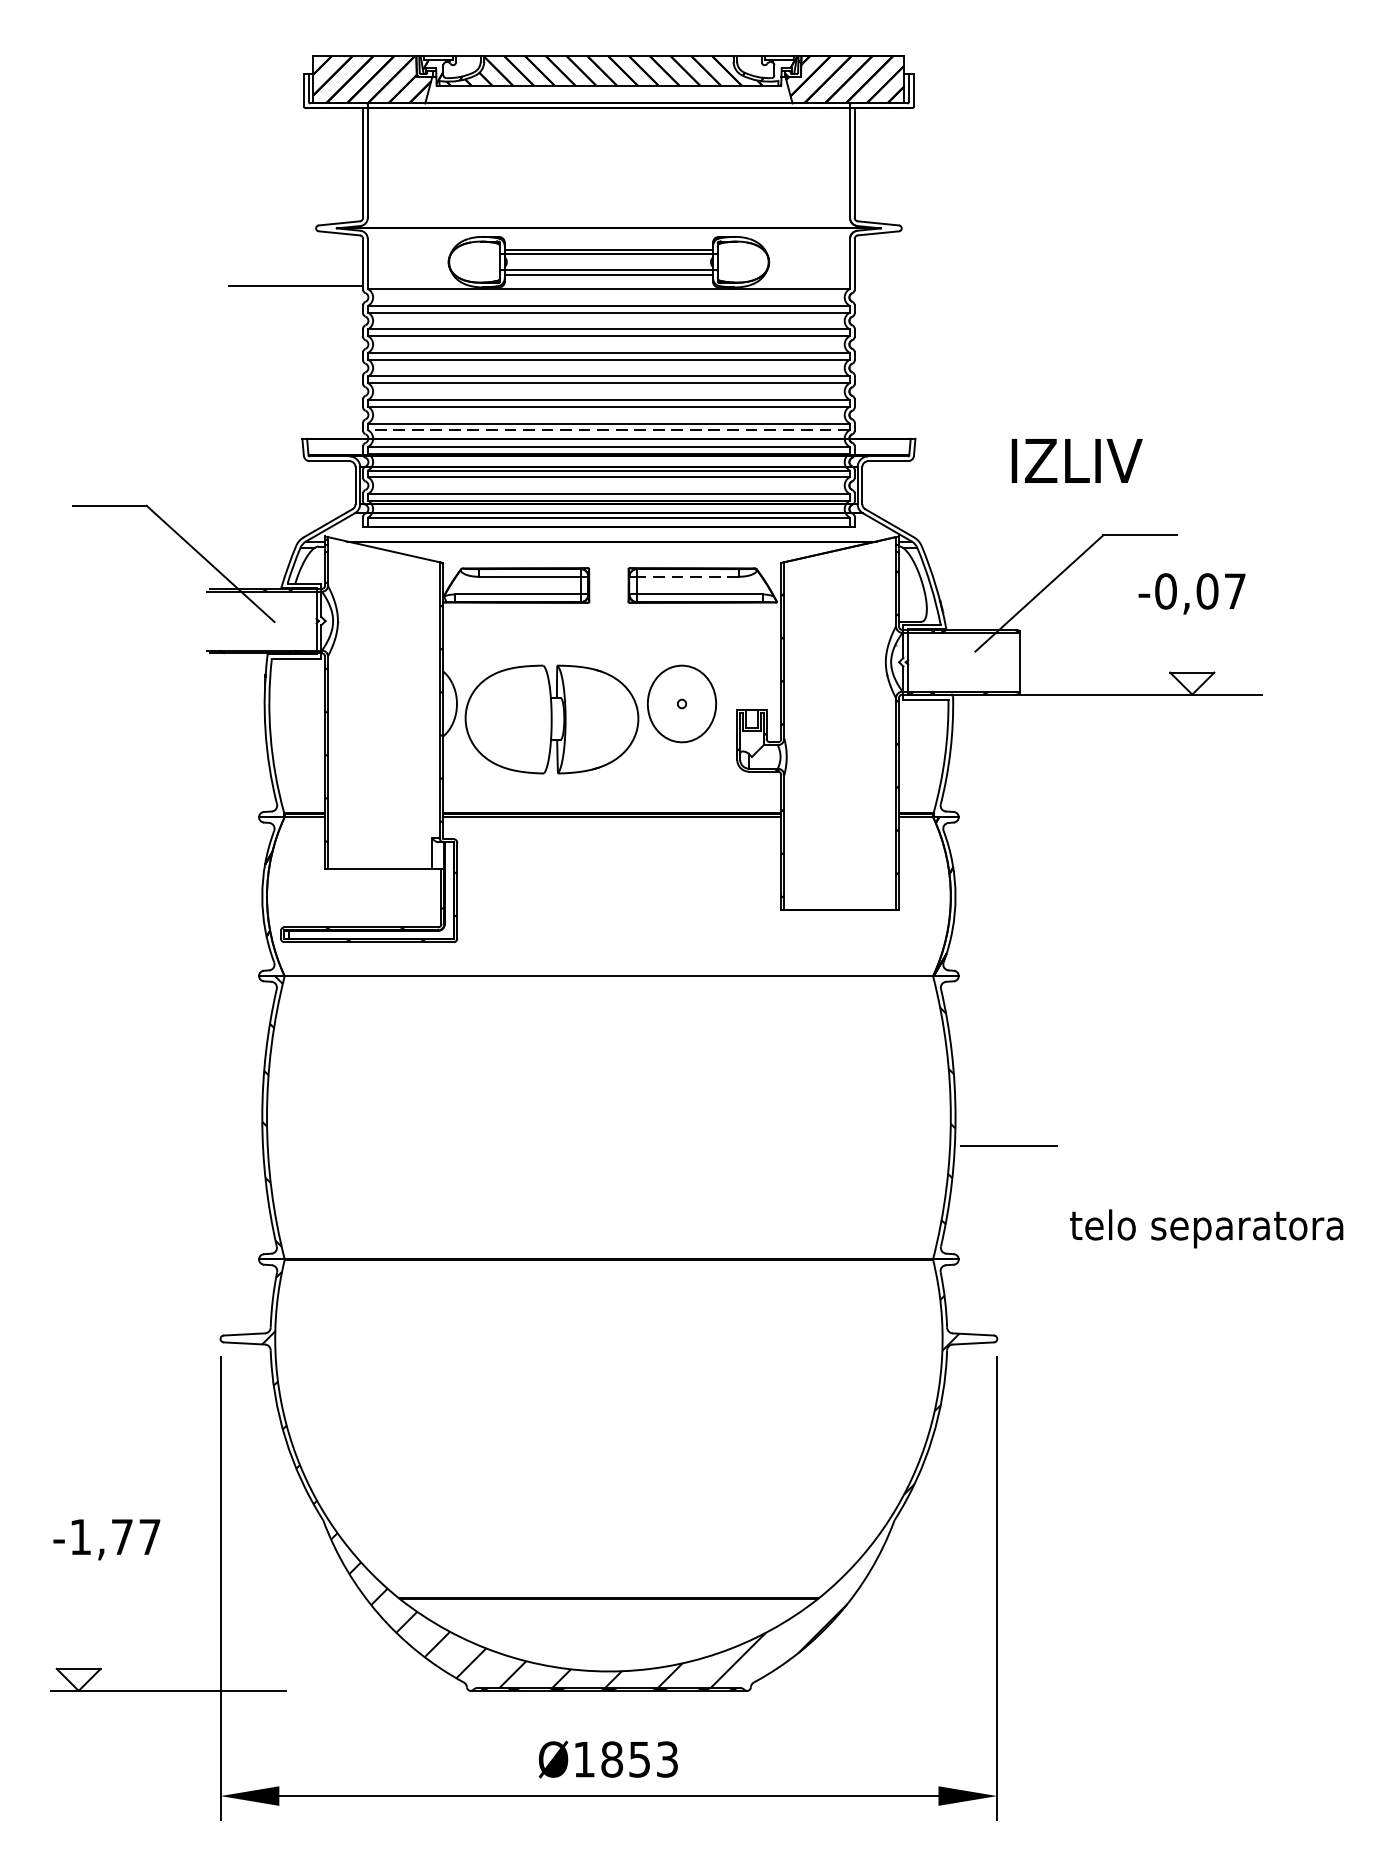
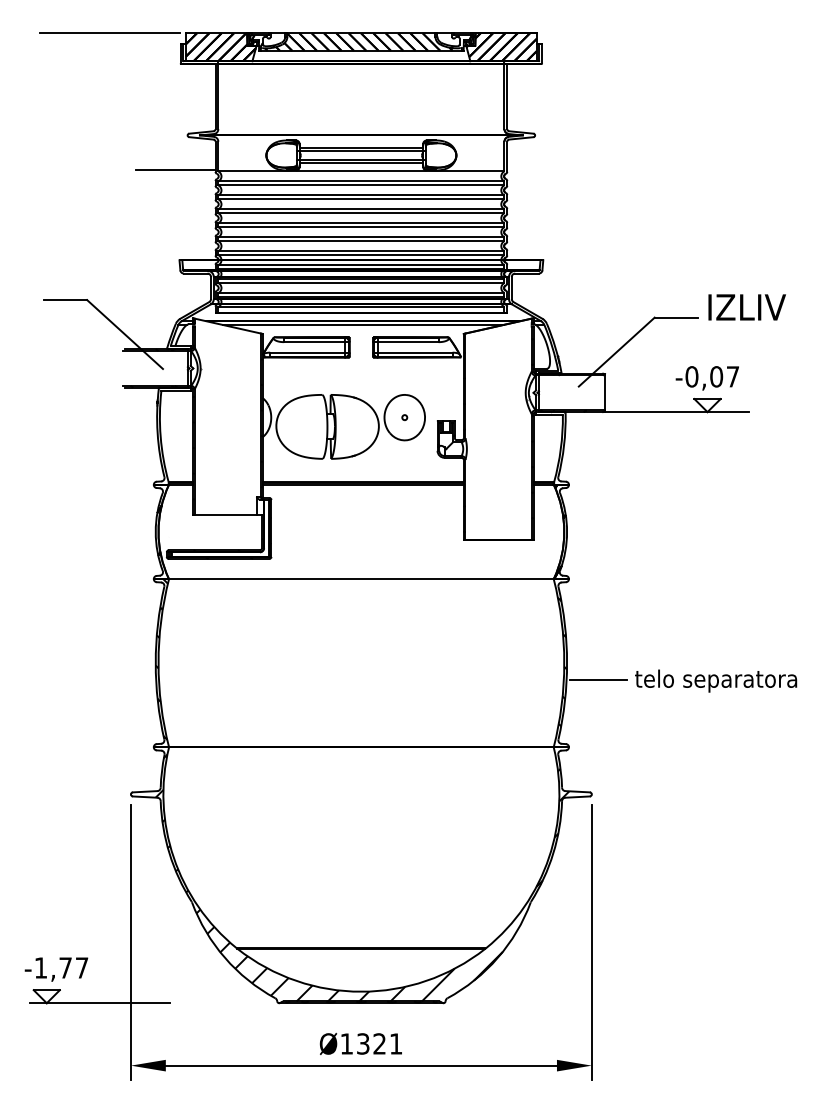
line: (184, 56) -> (109, 33), added
line: (607, 430) -> (360, 255), dashed -> solid
text: (1075, 461) -> (746, 307), moved
line: (610, 547) -> (362, 324), added
line: (686, 577) -> (407, 342), dashed -> solid
text: (1190, 594) -> (706, 378), moved
text: (1207, 1227) -> (716, 680), moved
text: (106, 1539) -> (56, 969), moved
text: (639, 1758) -> (379, 1043), Ø1853 -> Ø1321

